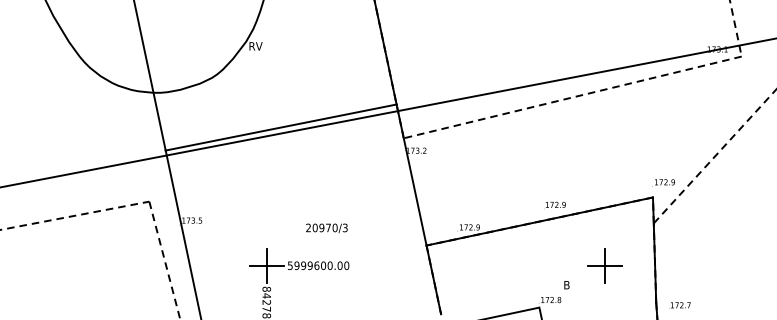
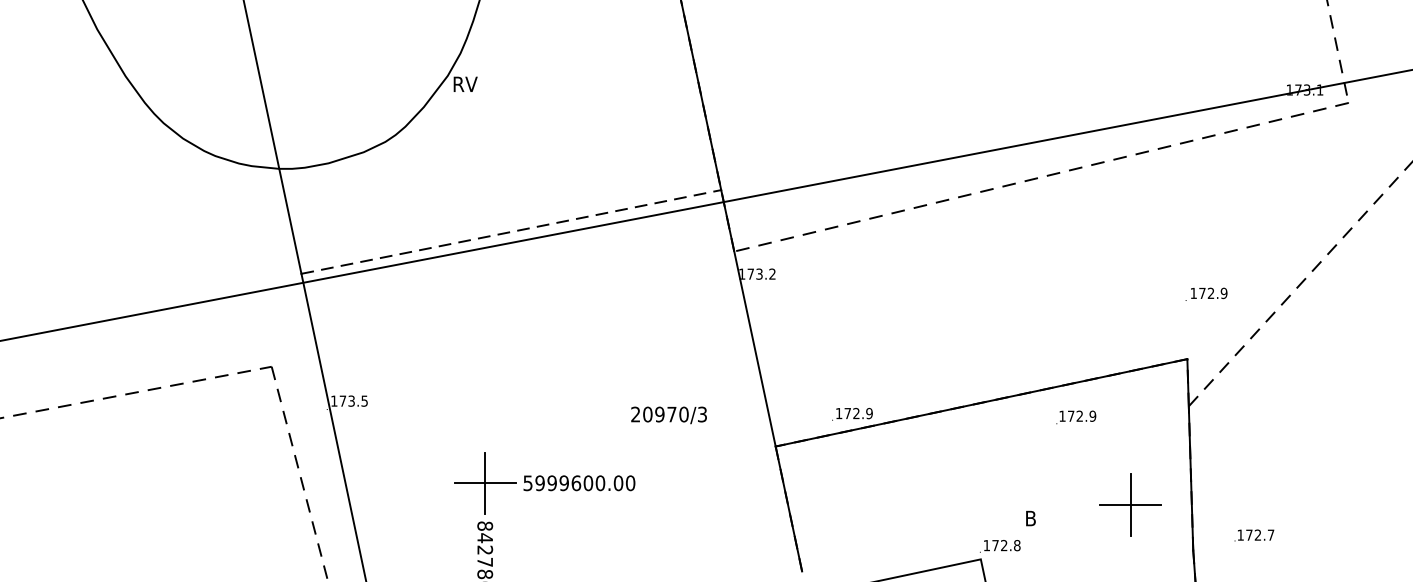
line: (281, 127) -> (511, 231), solid -> dashed
text: (663, 182) -> (1206, 293), moved
text: (554, 205) -> (1075, 417), moved
text: (326, 228) -> (668, 415), moved
part: (604, 265) -> (1130, 504), moved
text: (679, 305) -> (1253, 535), moved

